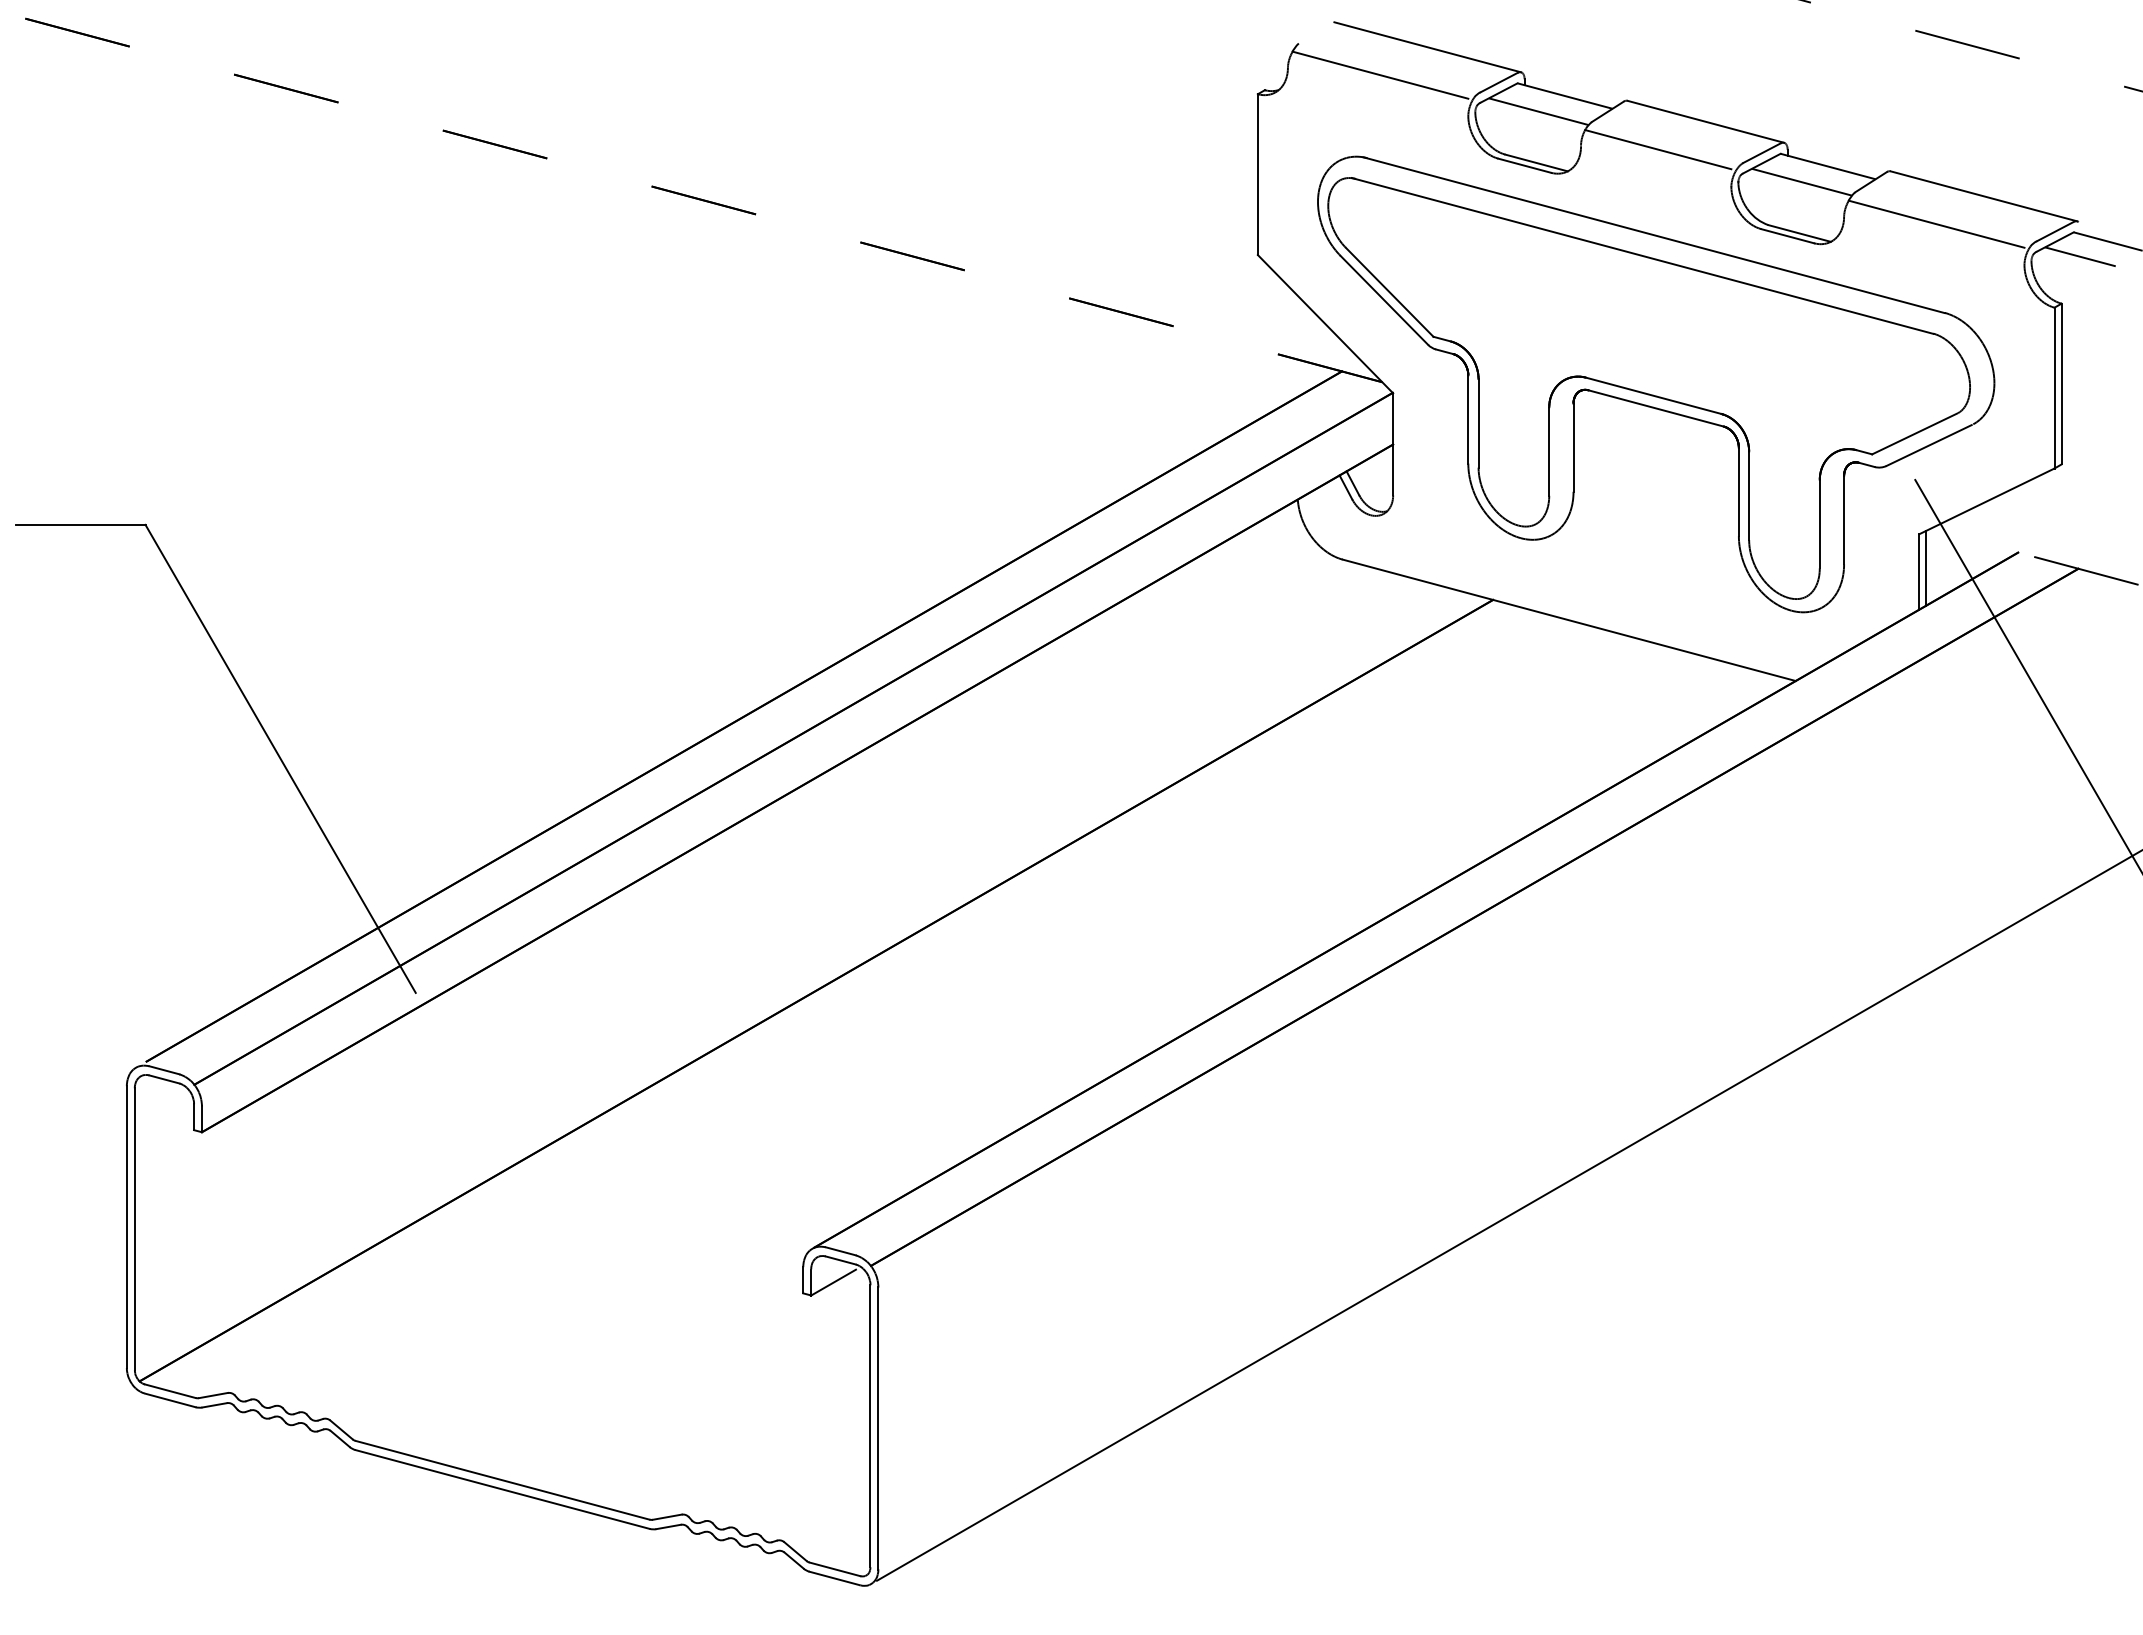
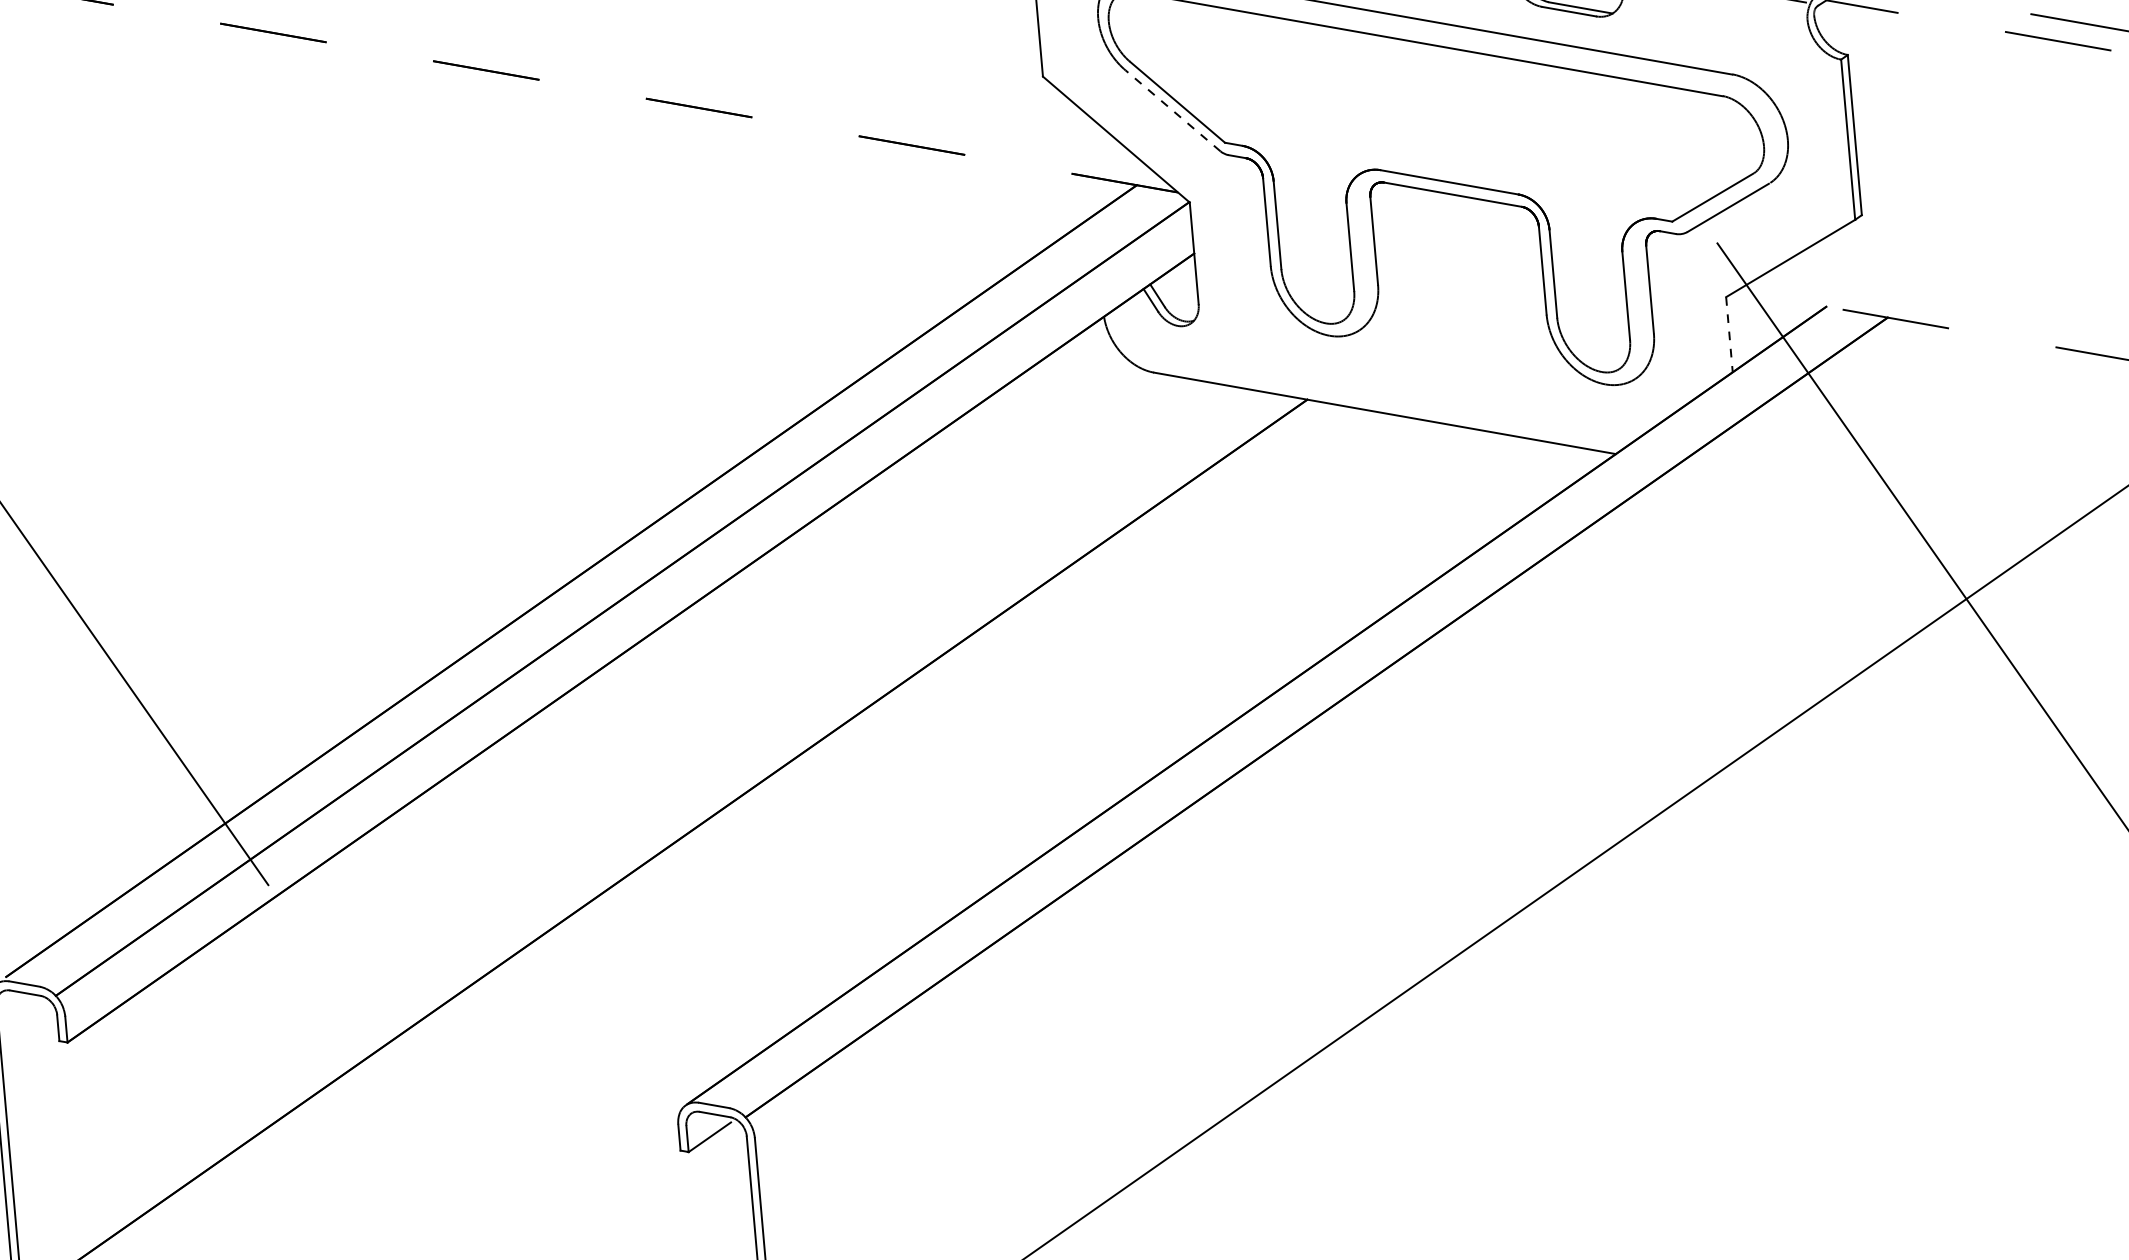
line: (1384, 300) -> (1173, 110), solid -> dashed
line: (1926, 567) -> (1736, 329), removed
line: (1919, 571) -> (1729, 334), solid -> dashed

